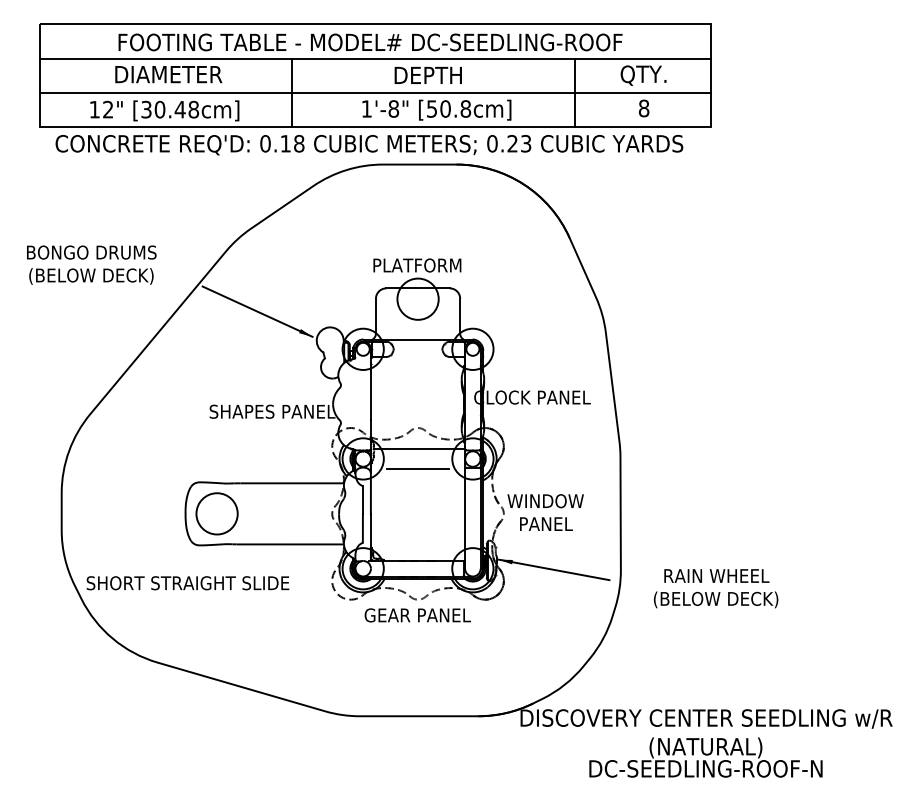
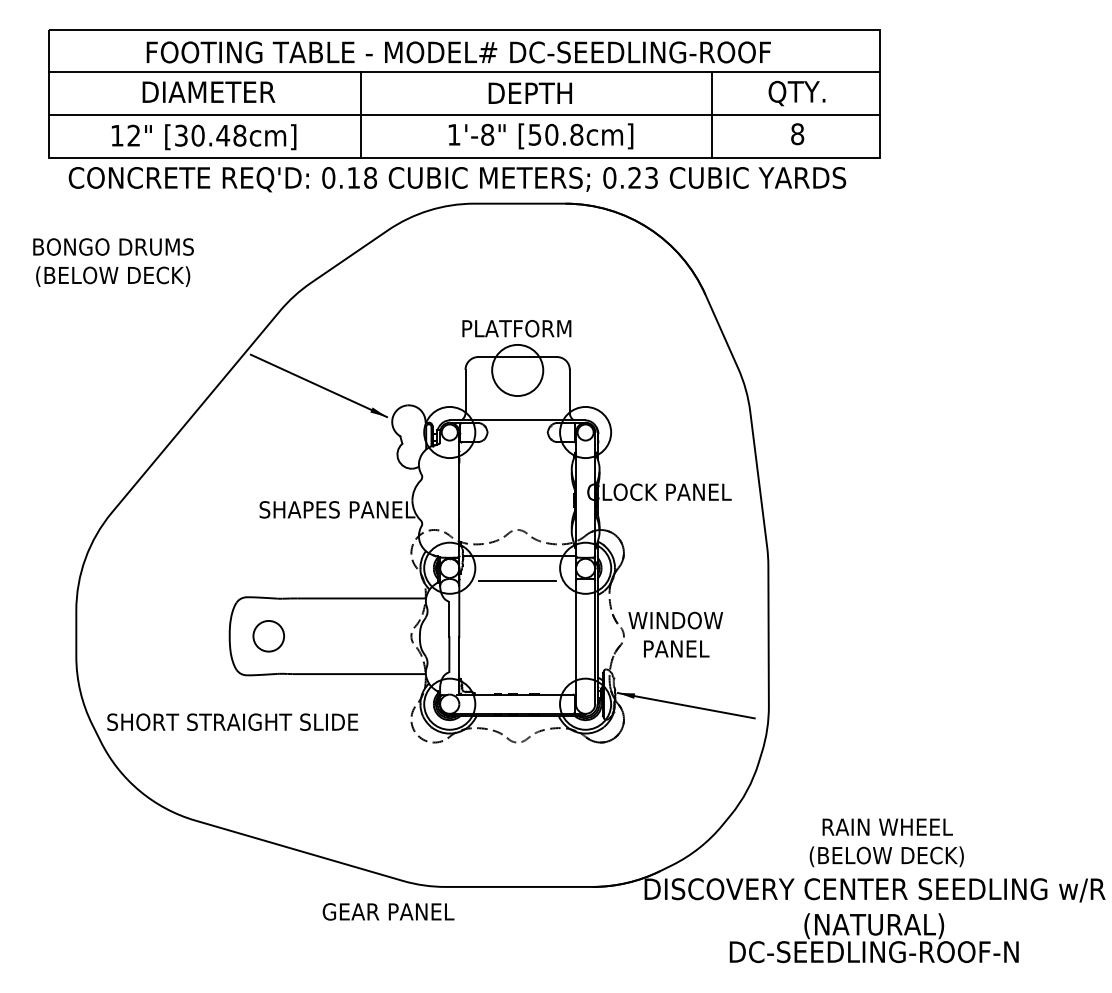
text: (91, 264) -> (113, 261), moved
circle: (216, 513) -> (268, 635), size x0.6
text: (716, 588) -> (887, 842), moved
text: (417, 615) -> (388, 912), moved

